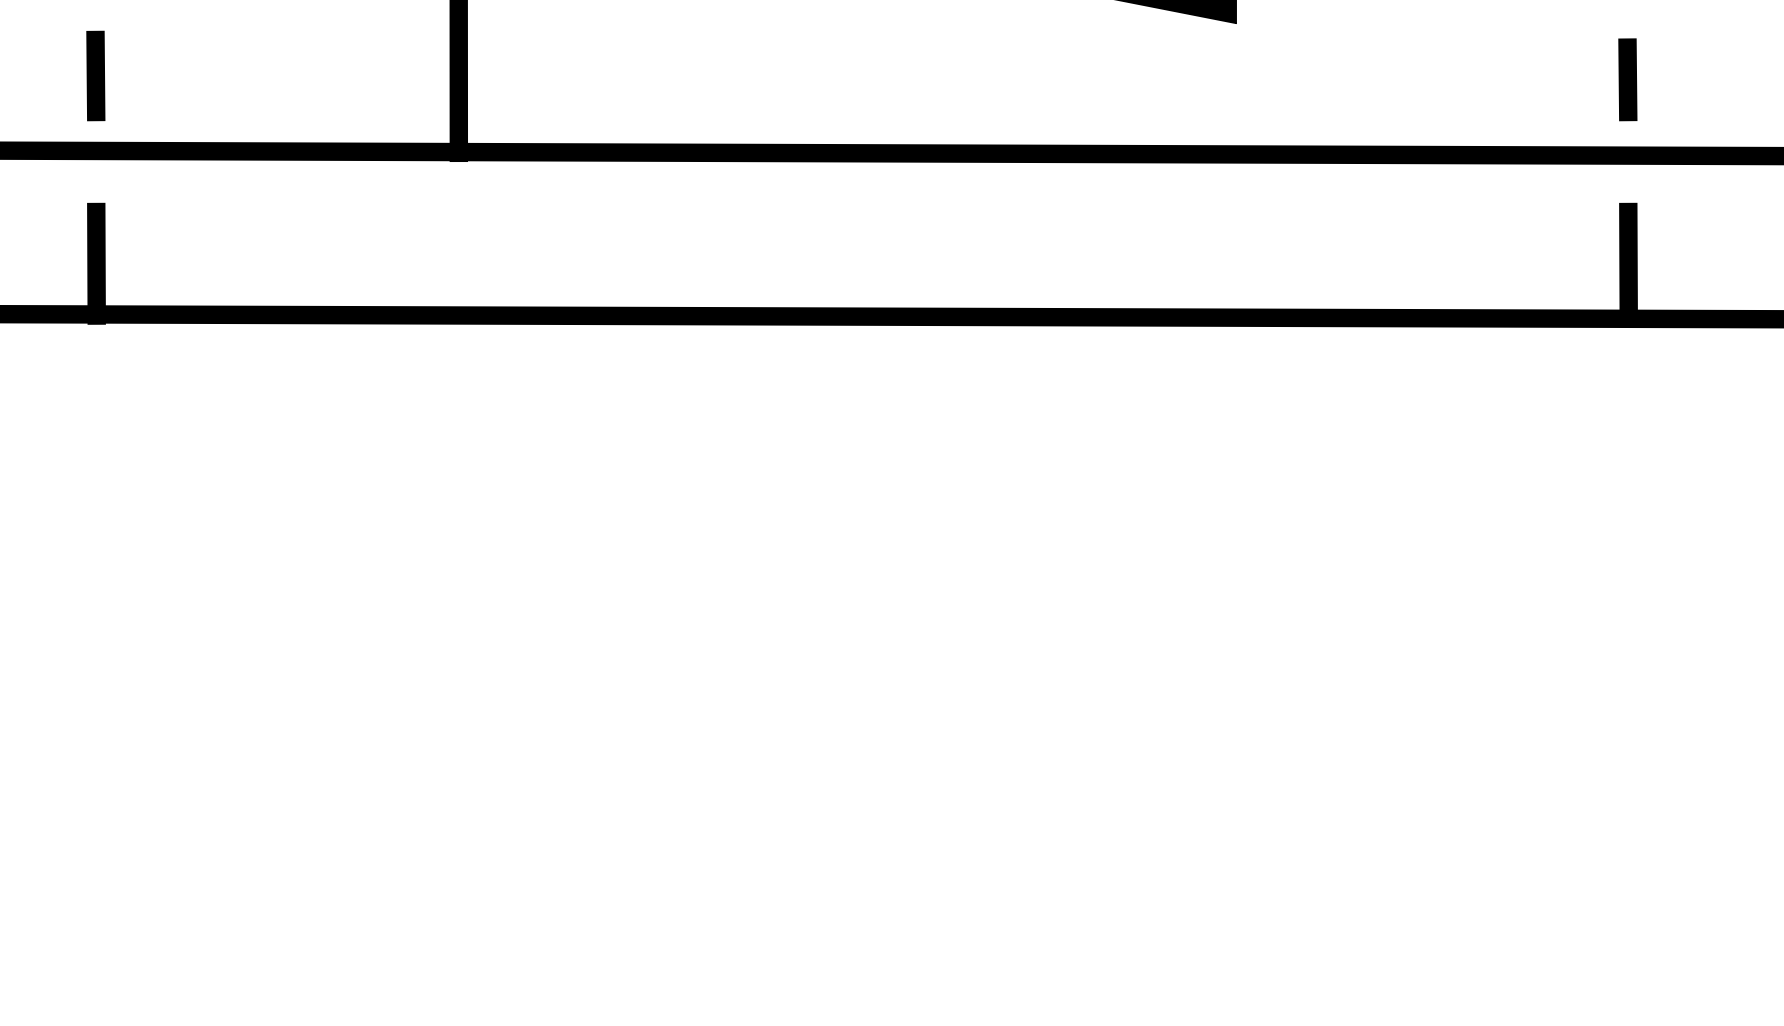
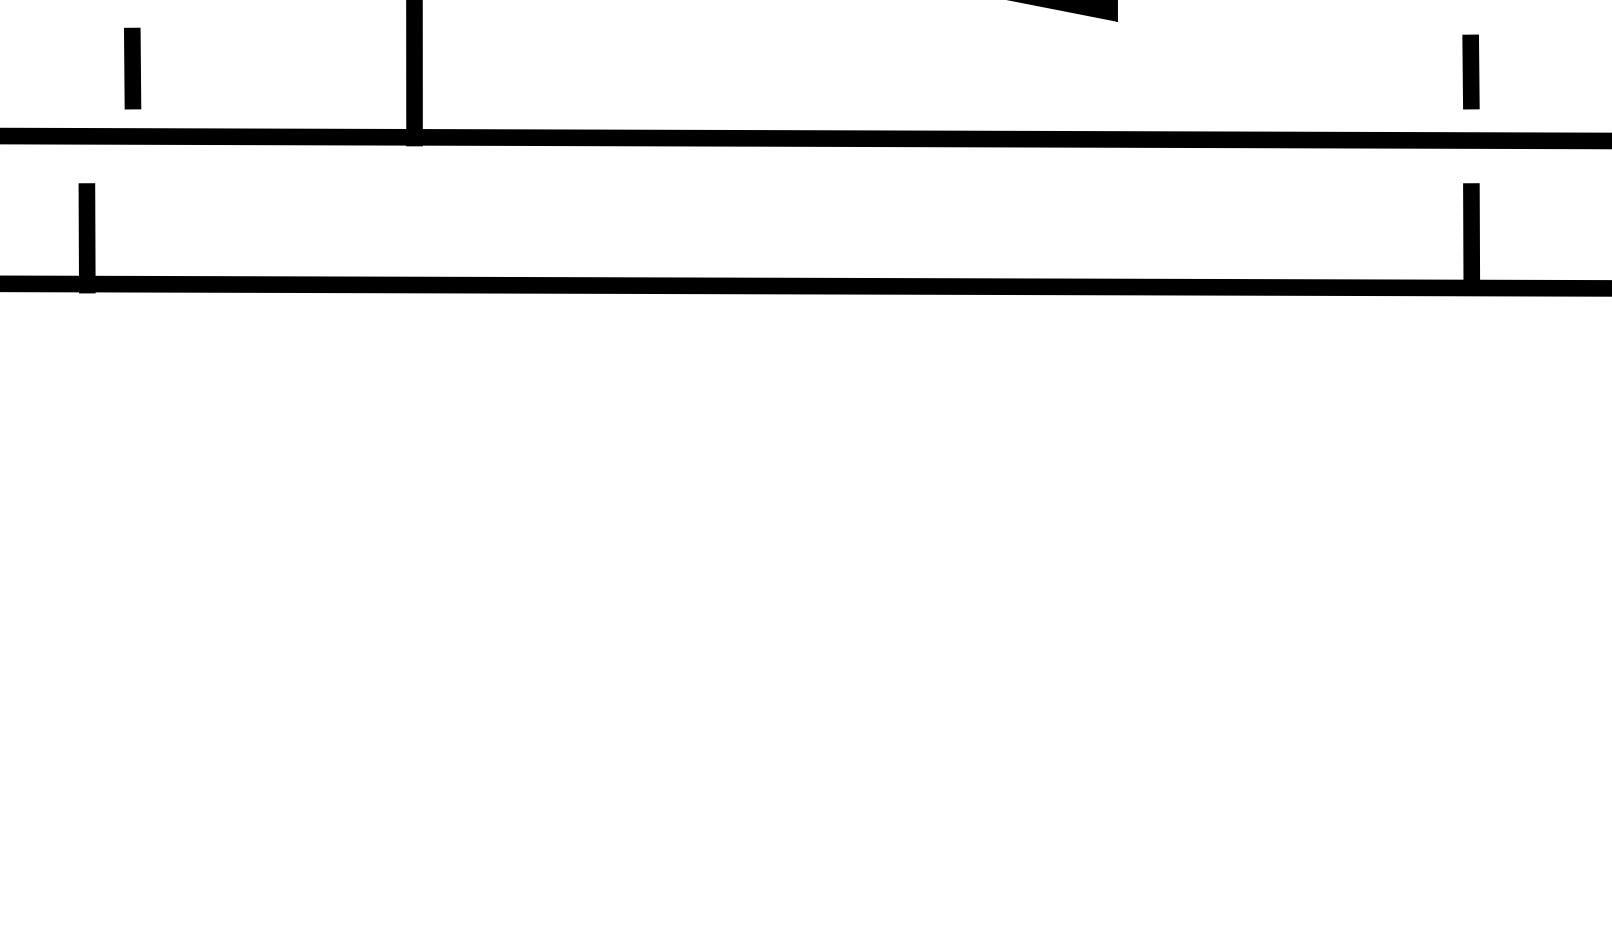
line: (95, 75) -> (132, 68), moved

